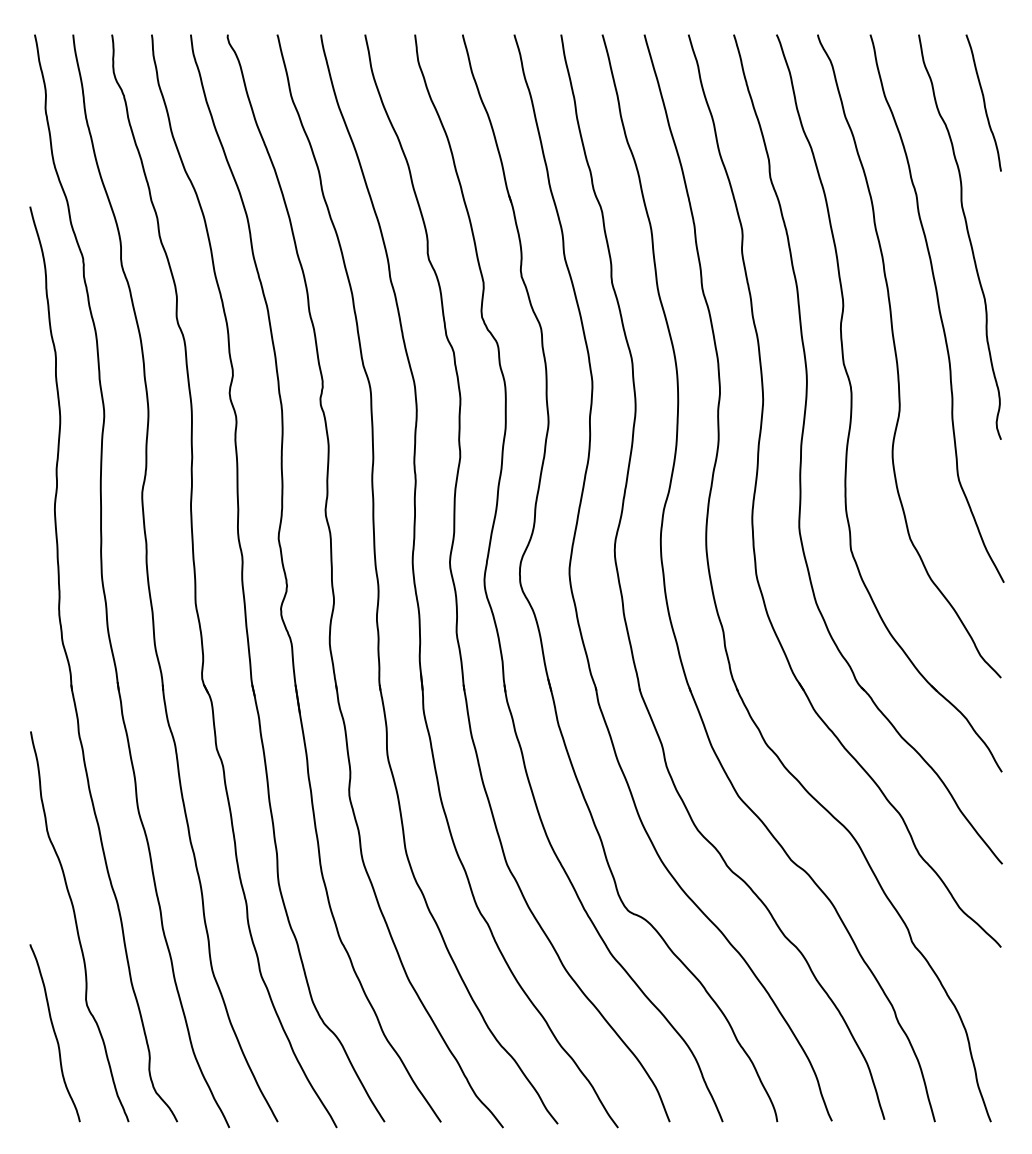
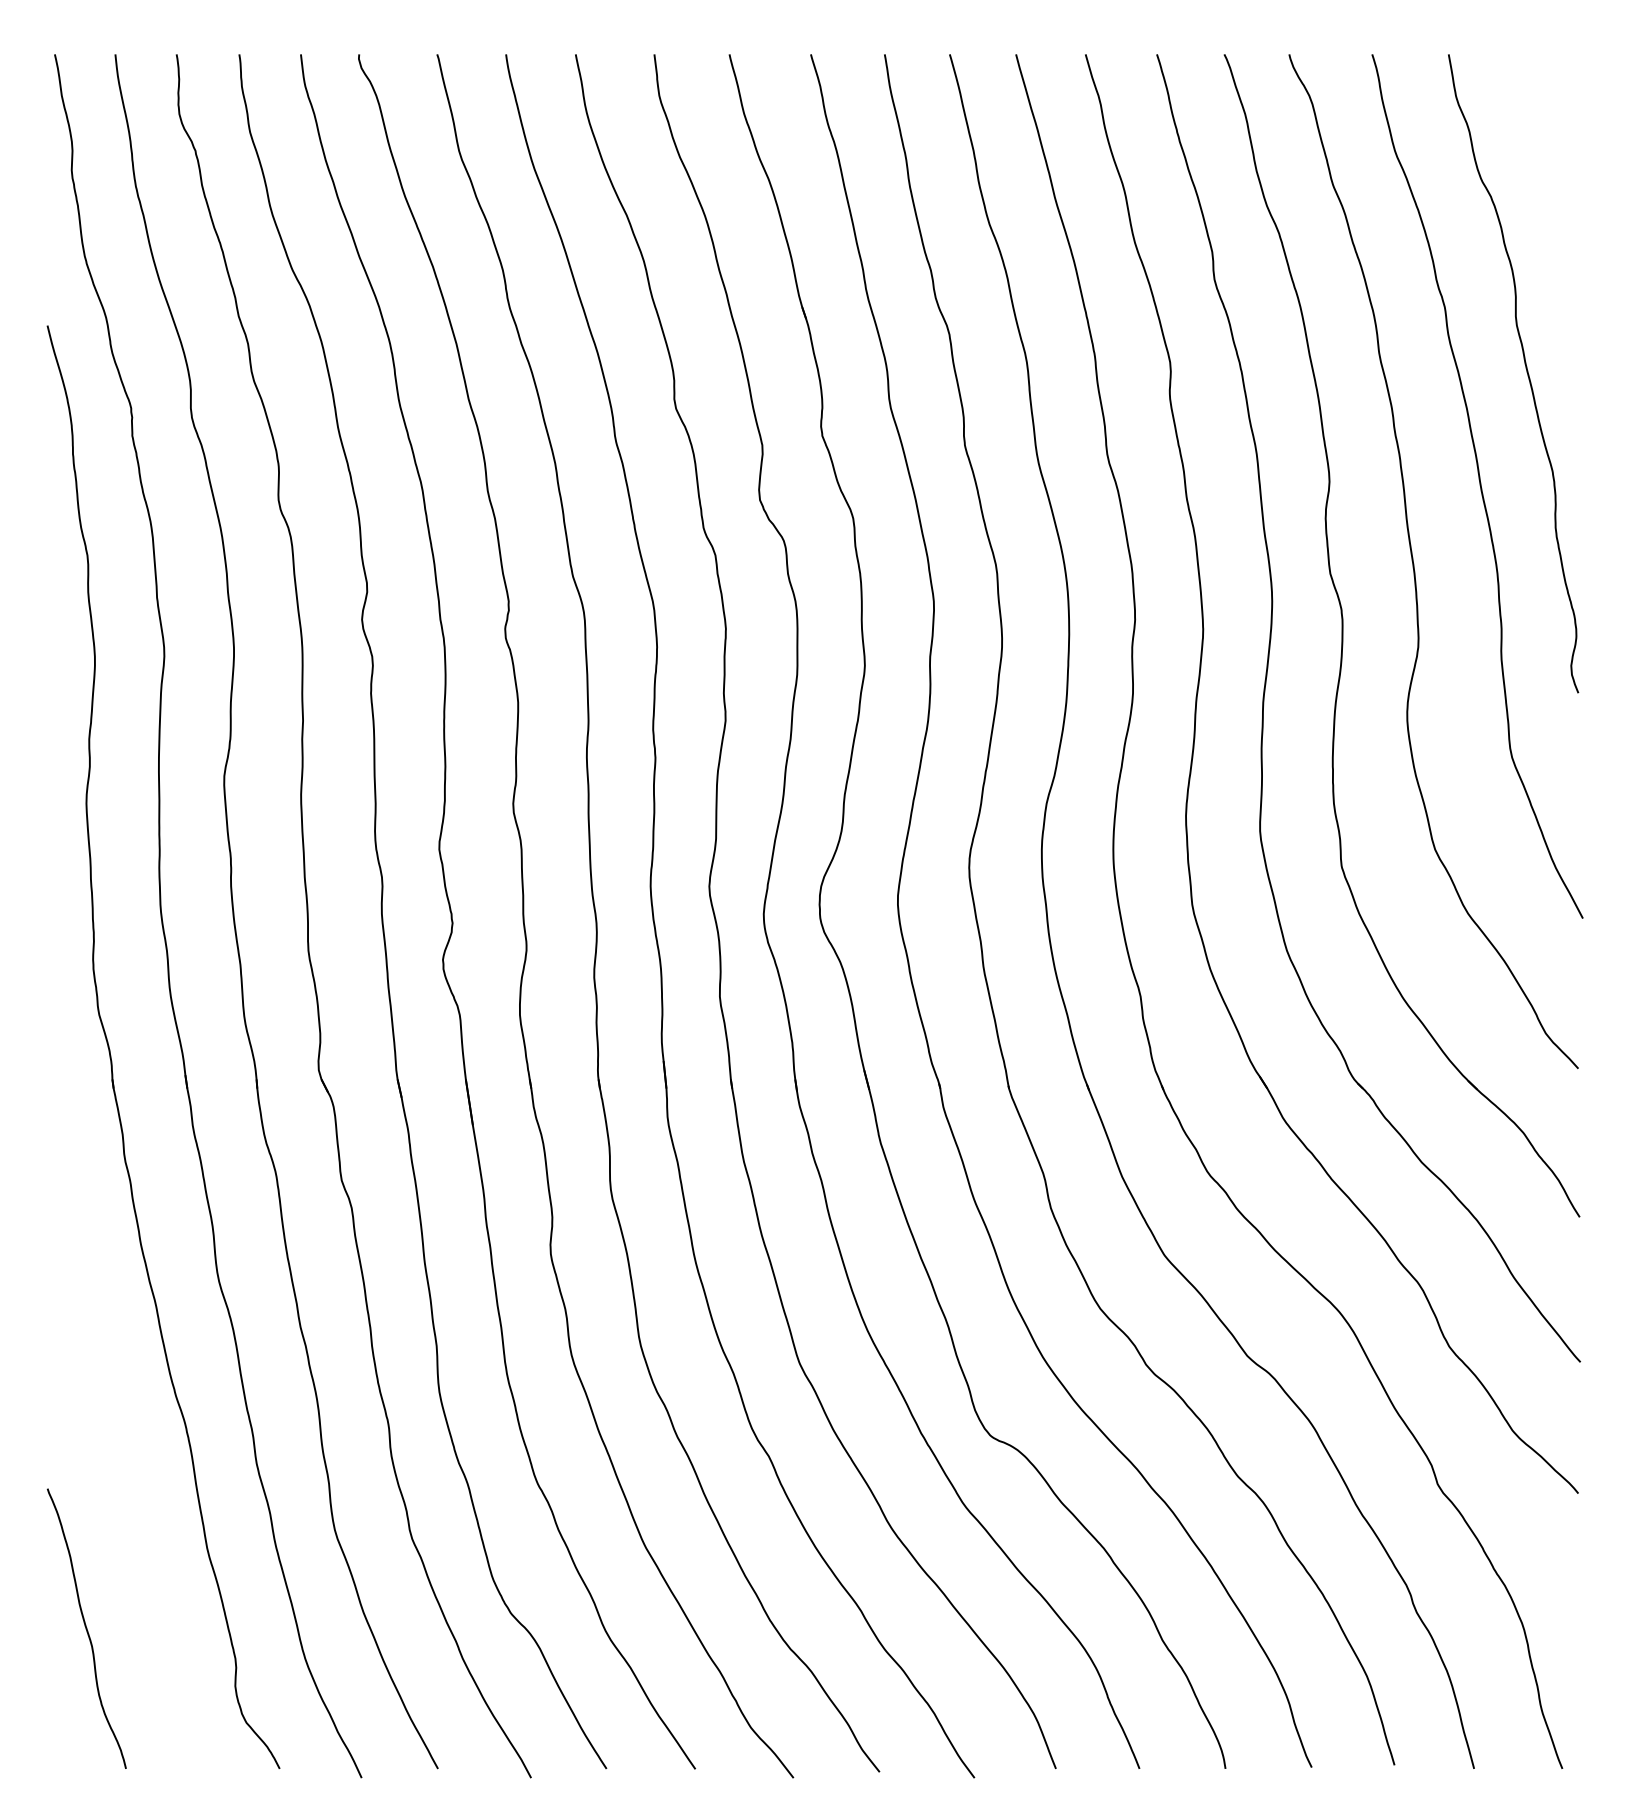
curve: (983, 102) -> (1550, 161), removed
curve: (77, 926) -> (122, 1460), removed

